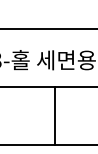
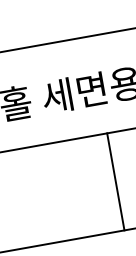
line: (54, 116) -> (115, 182), moved

